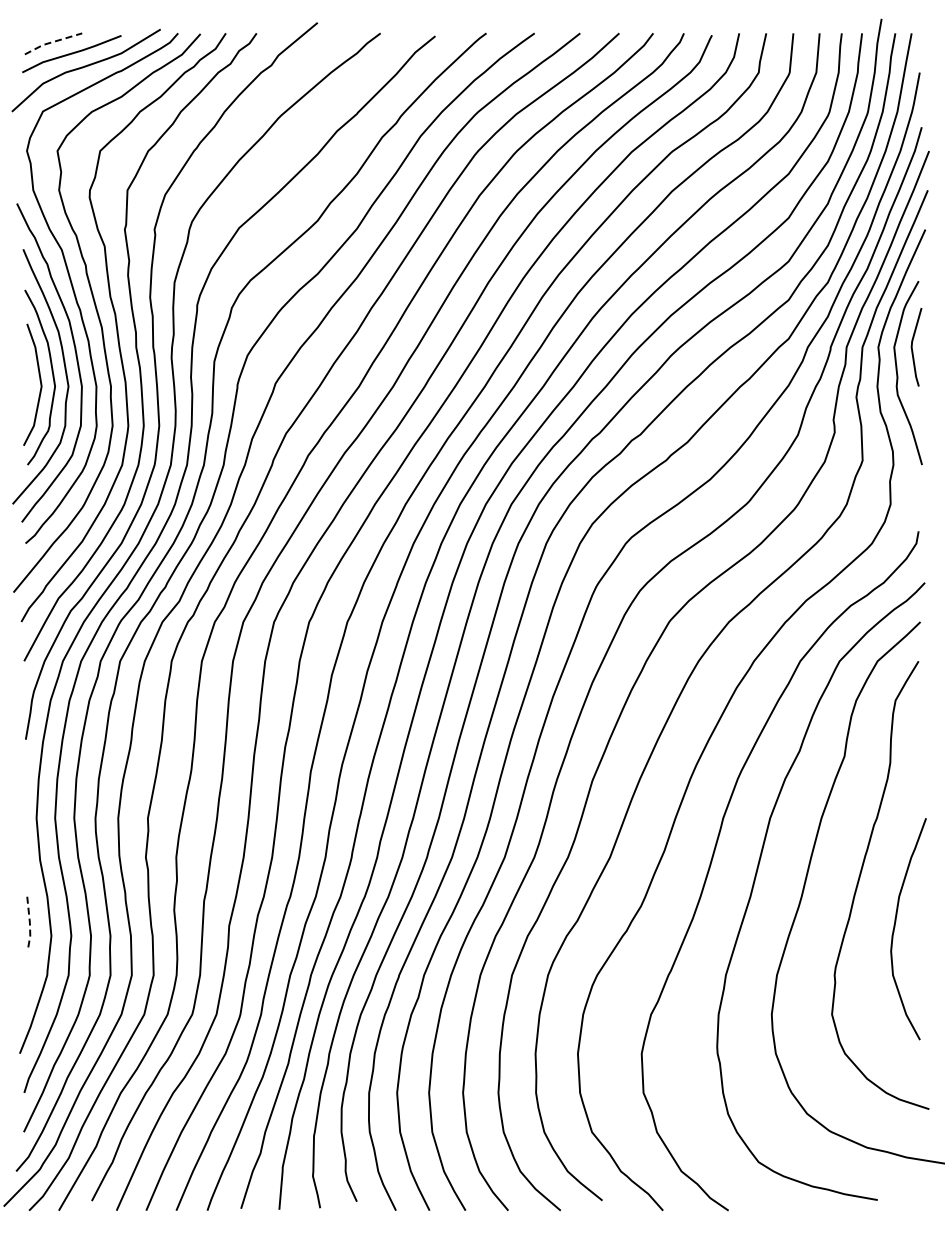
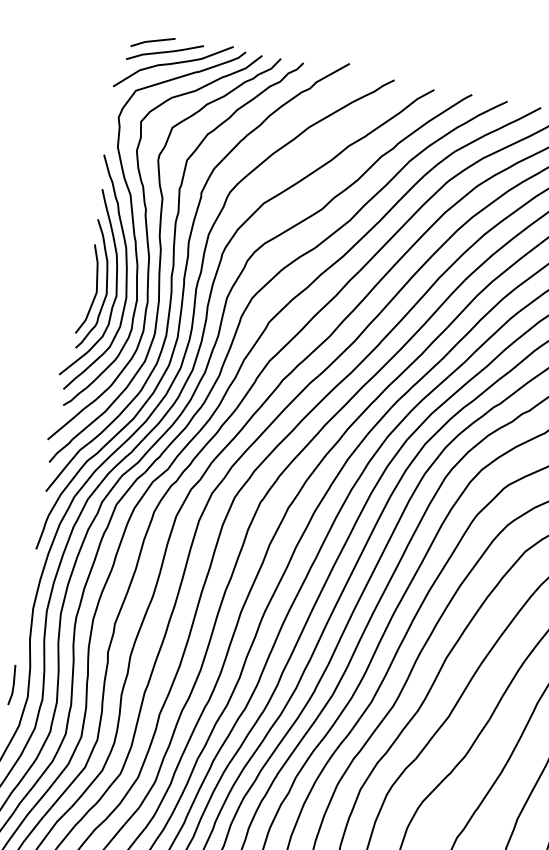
line: (52, 42) -> (152, 41), dashed -> solid
line: (29, 924) -> (13, 685), dashed -> solid

